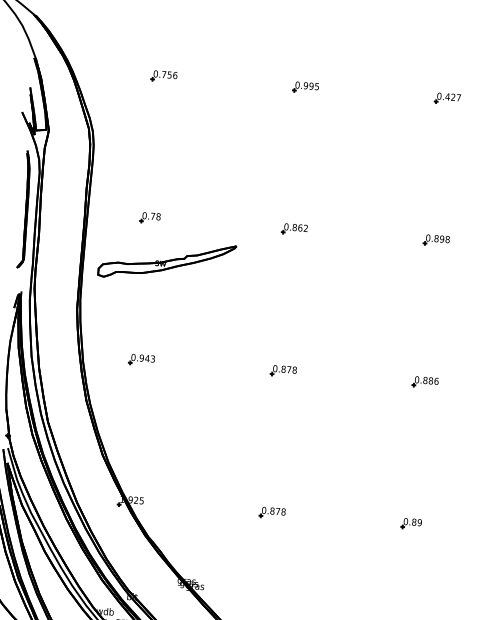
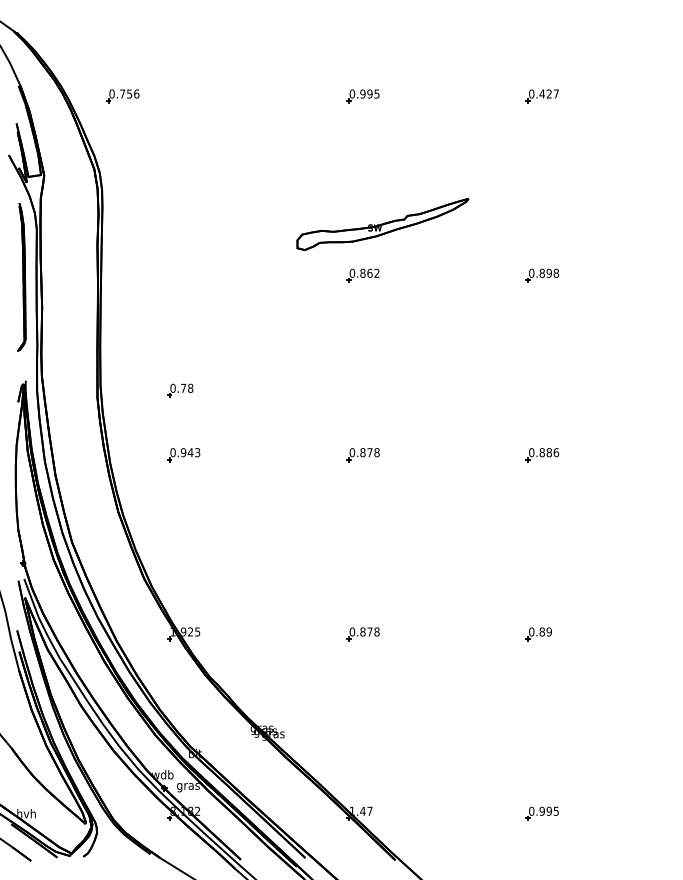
part: (163, 76) -> (122, 96), moved
part: (150, 217) -> (180, 390), moved
part: (166, 260) -> (382, 223), moved

